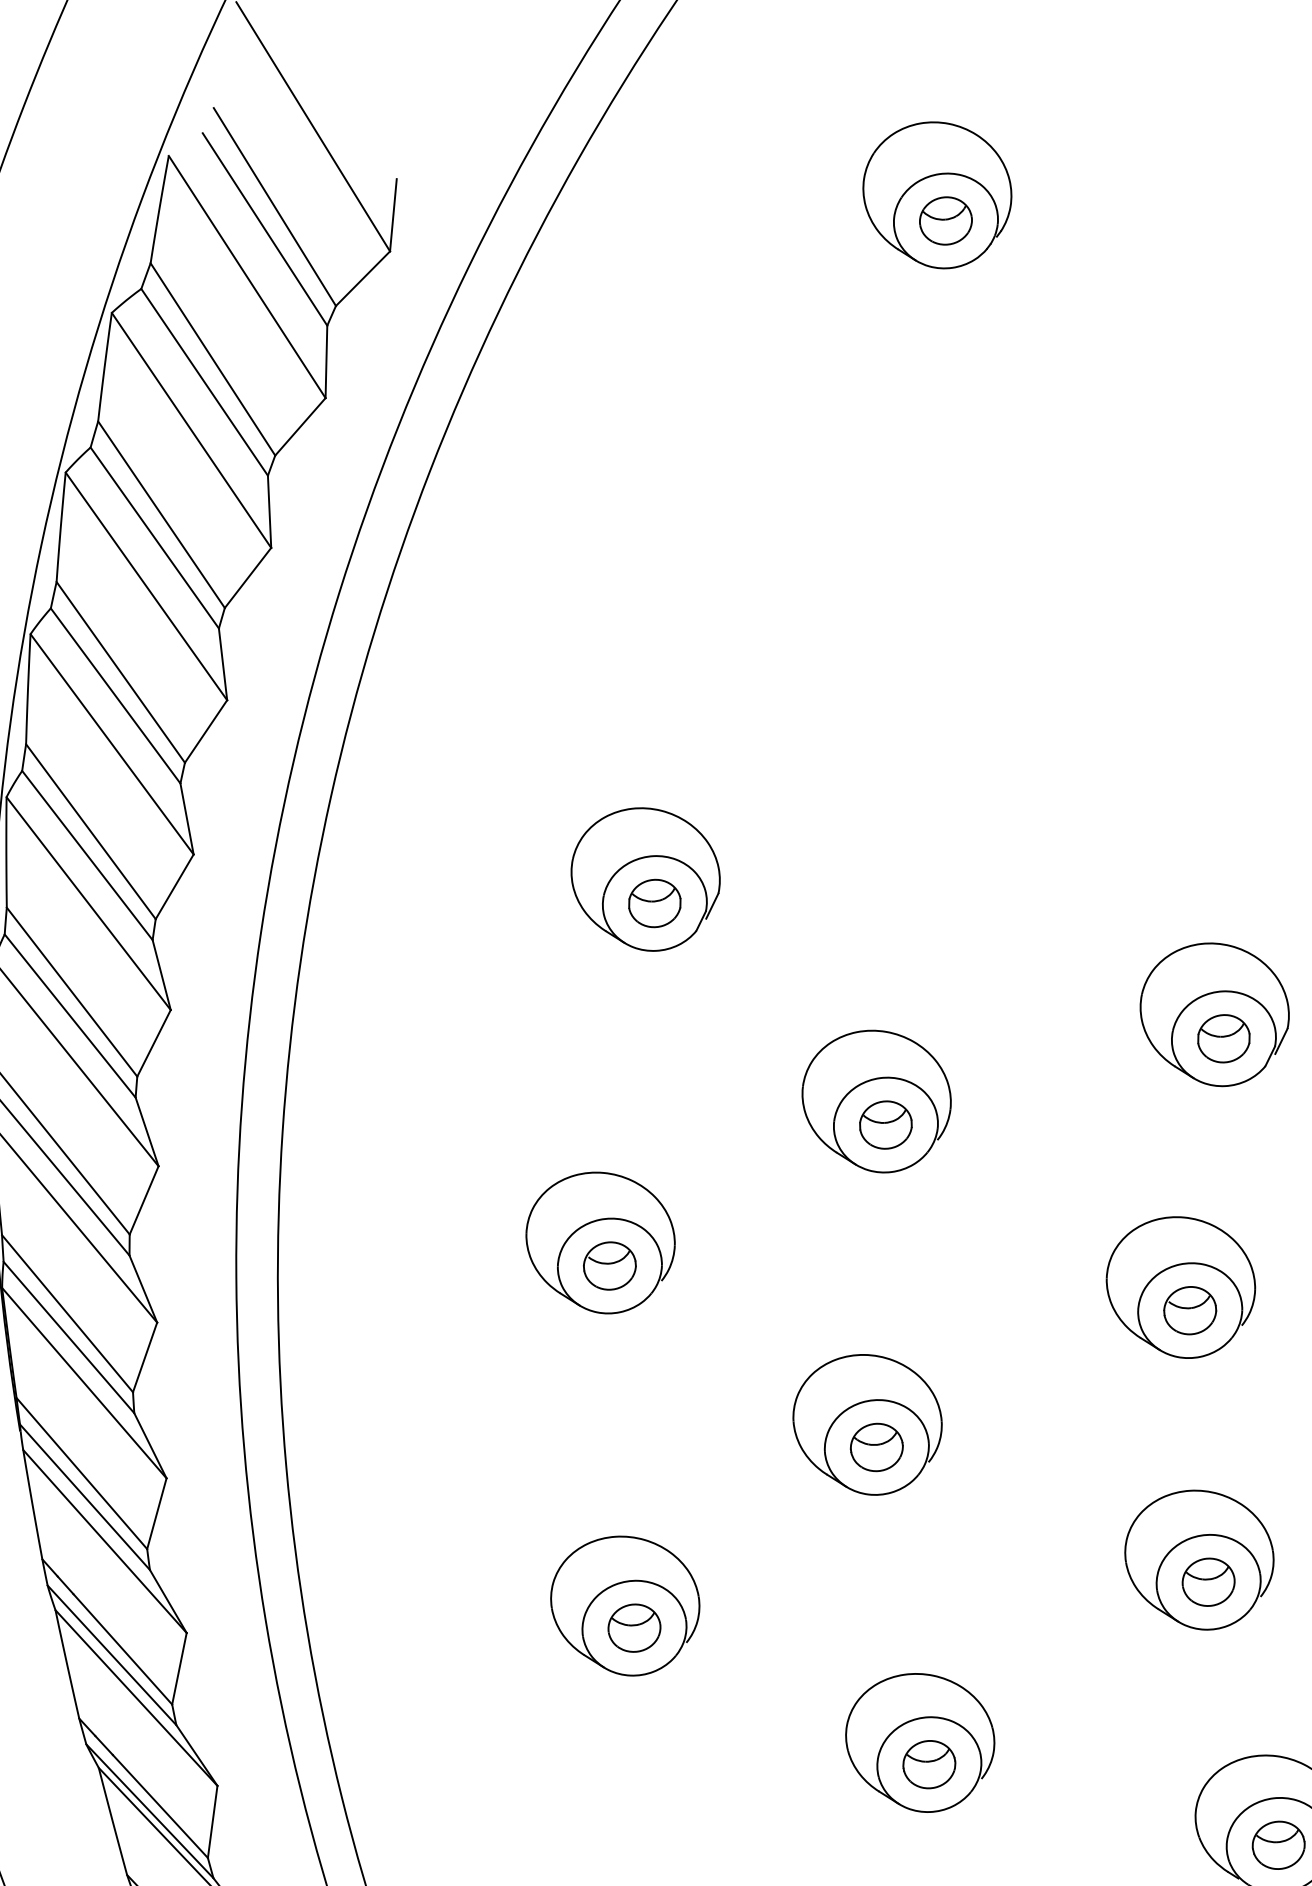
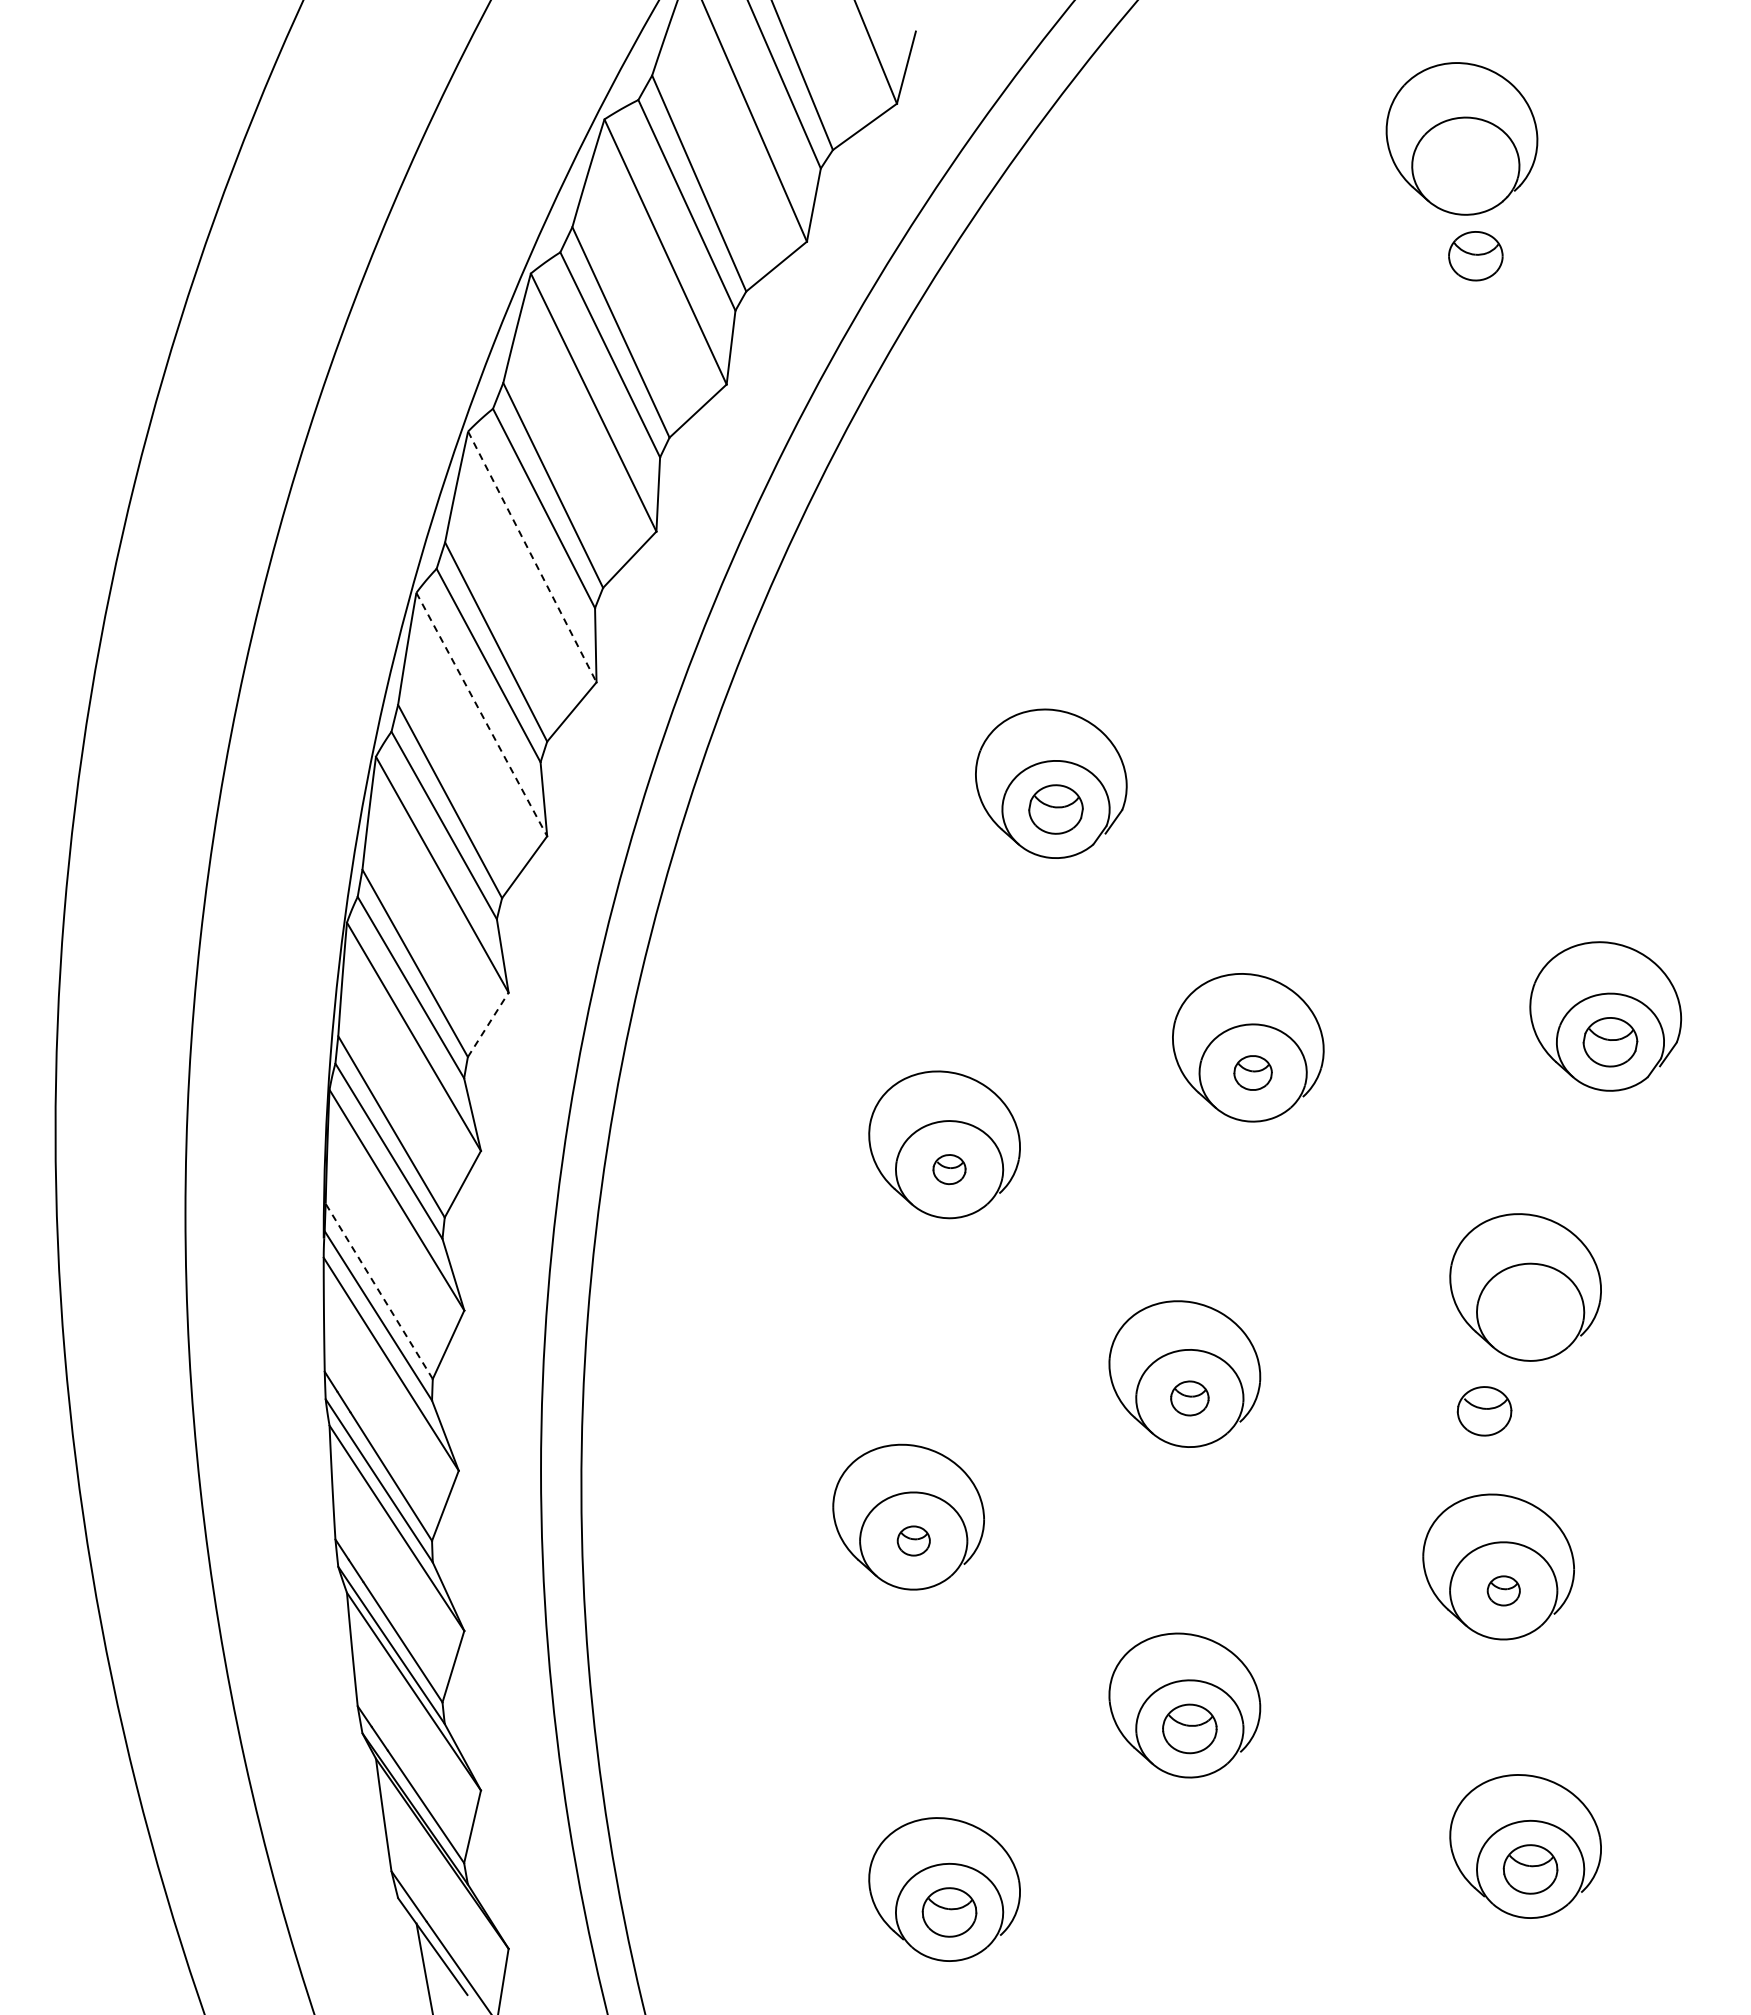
part: (945, 221) -> (1475, 256), moved
line: (112, 743) -> (532, 556), solid -> dashed
line: (89, 904) -> (482, 715), solid -> dashed
part: (885, 1124) -> (1252, 1072), size x0.7
line: (144, 1200) -> (488, 1024), solid -> dashed
part: (609, 1265) -> (949, 1169), size x0.6
part: (1190, 1310) -> (1484, 1411), moved
part: (876, 1447) -> (1189, 1398), size x0.7
line: (82, 1473) -> (379, 1291), solid -> dashed
part: (1208, 1581) -> (1503, 1590), size x0.6
part: (634, 1627) -> (913, 1540), size x0.6

